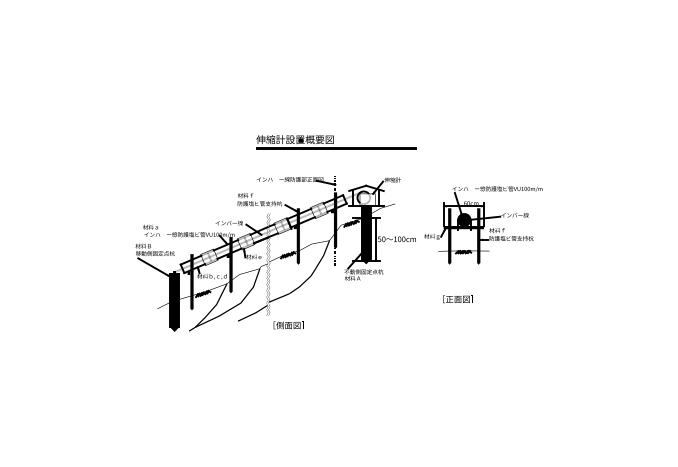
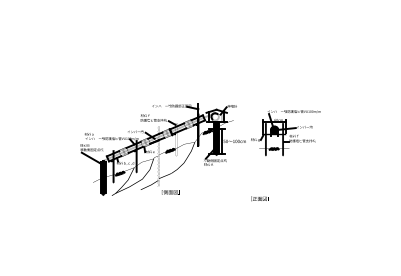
part: (335, 143) -> (198, 84), removed
fill: (298, 236) -> (176, 139), removed
text: (457, 298) -> (259, 198), moved

